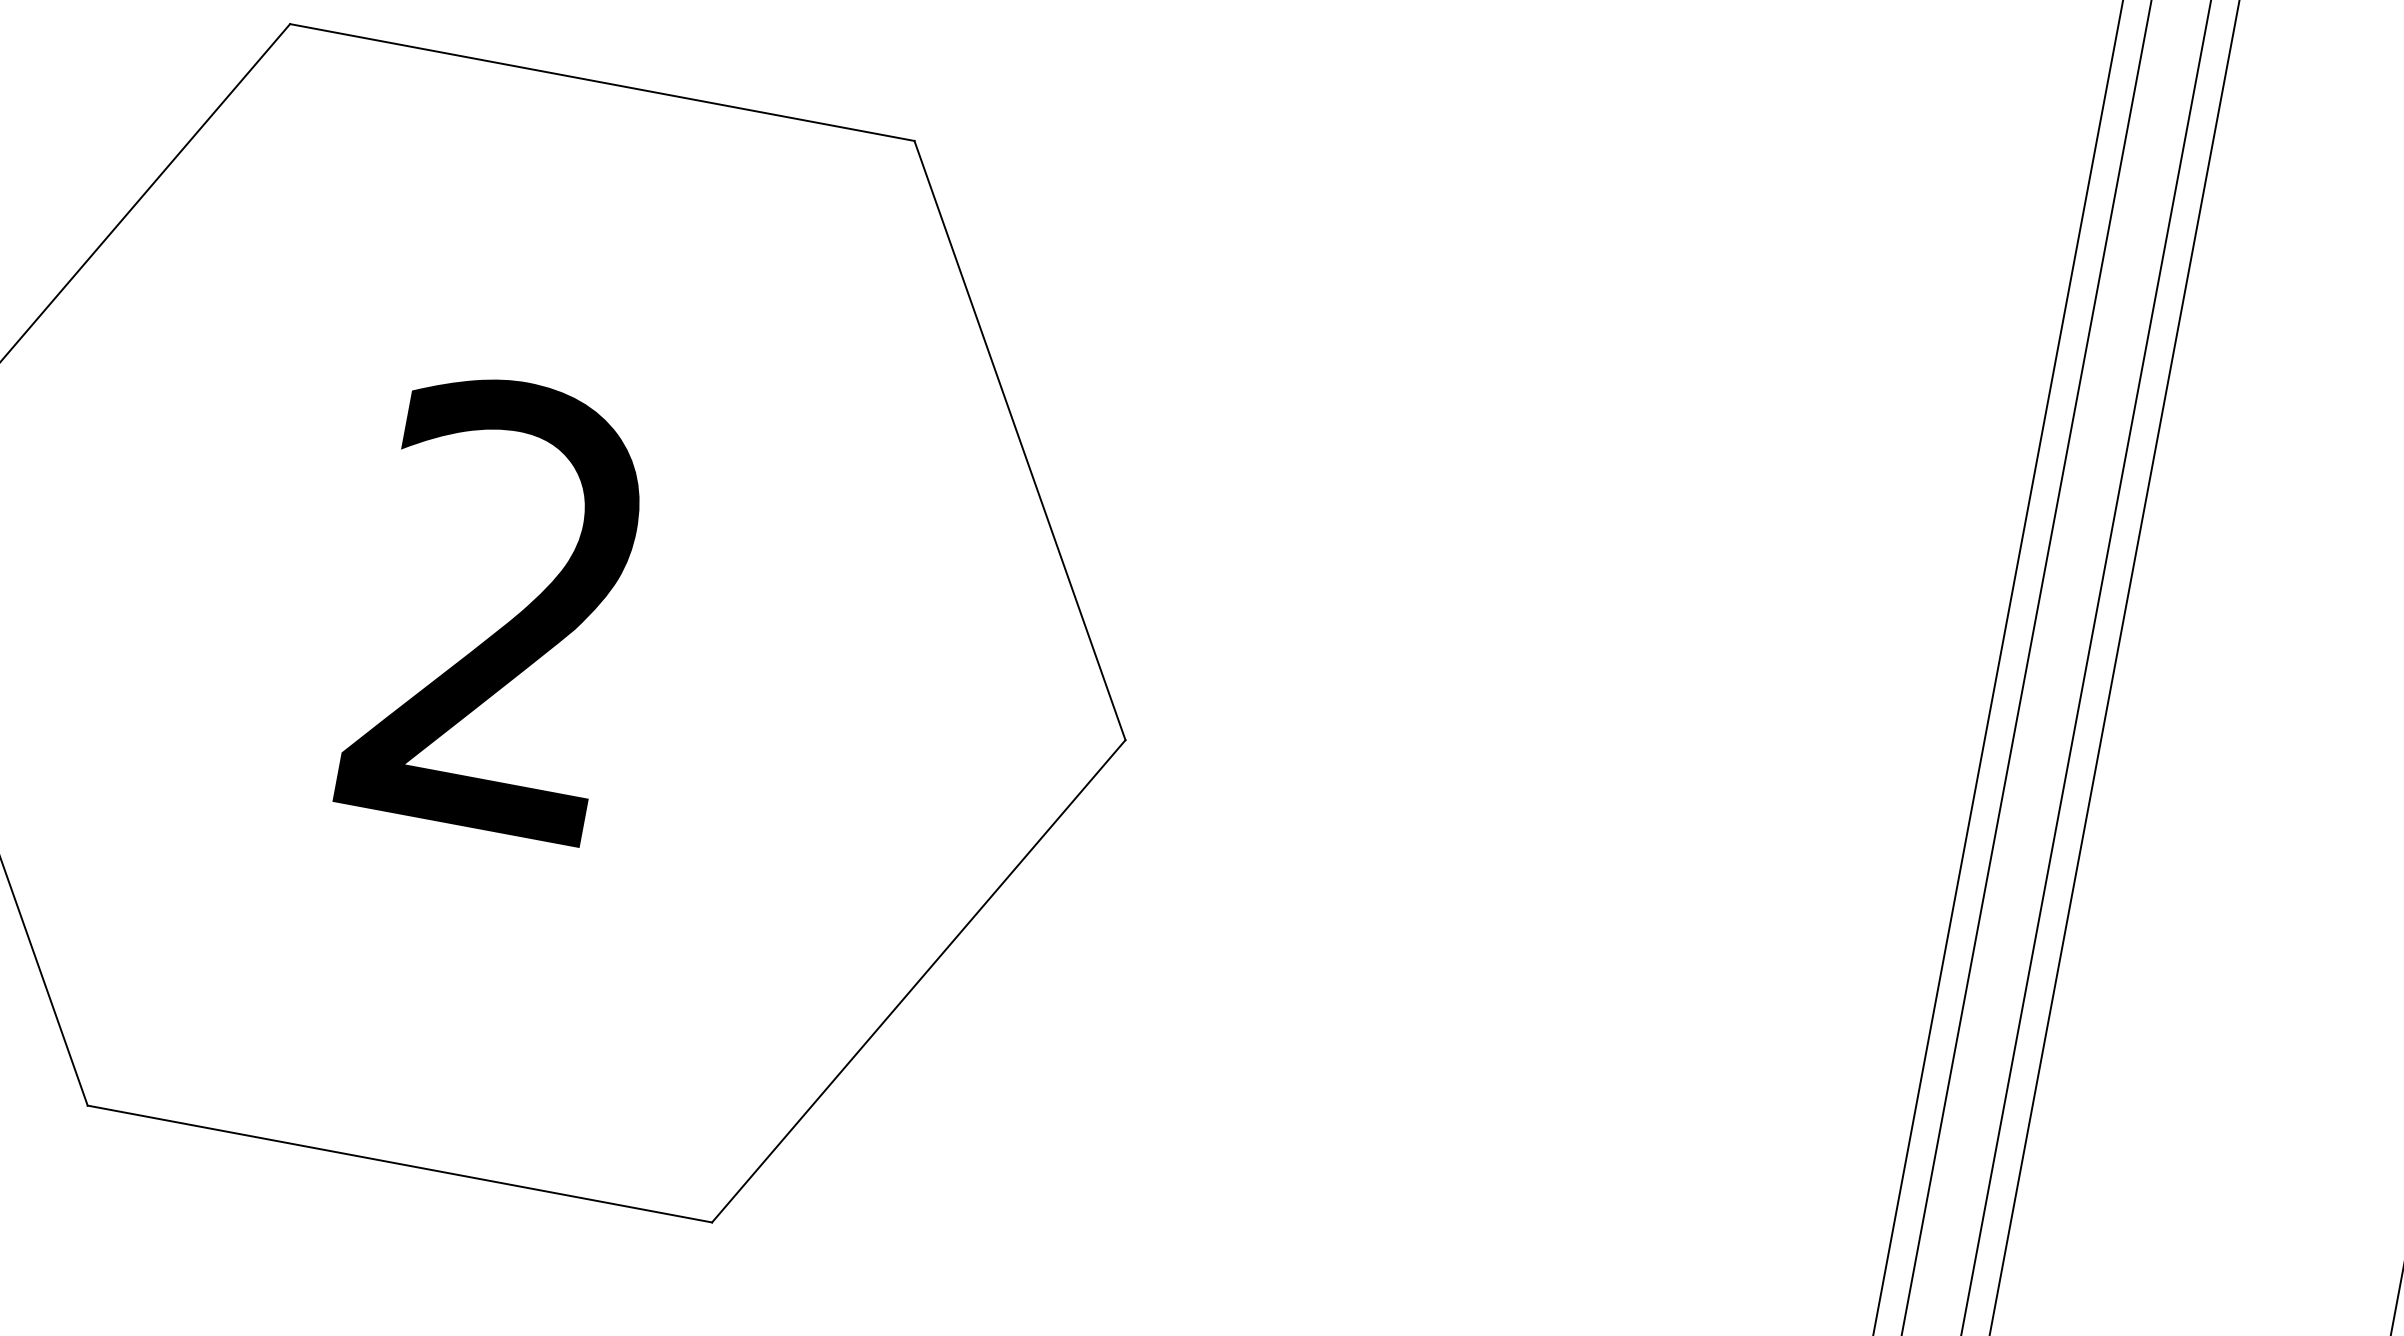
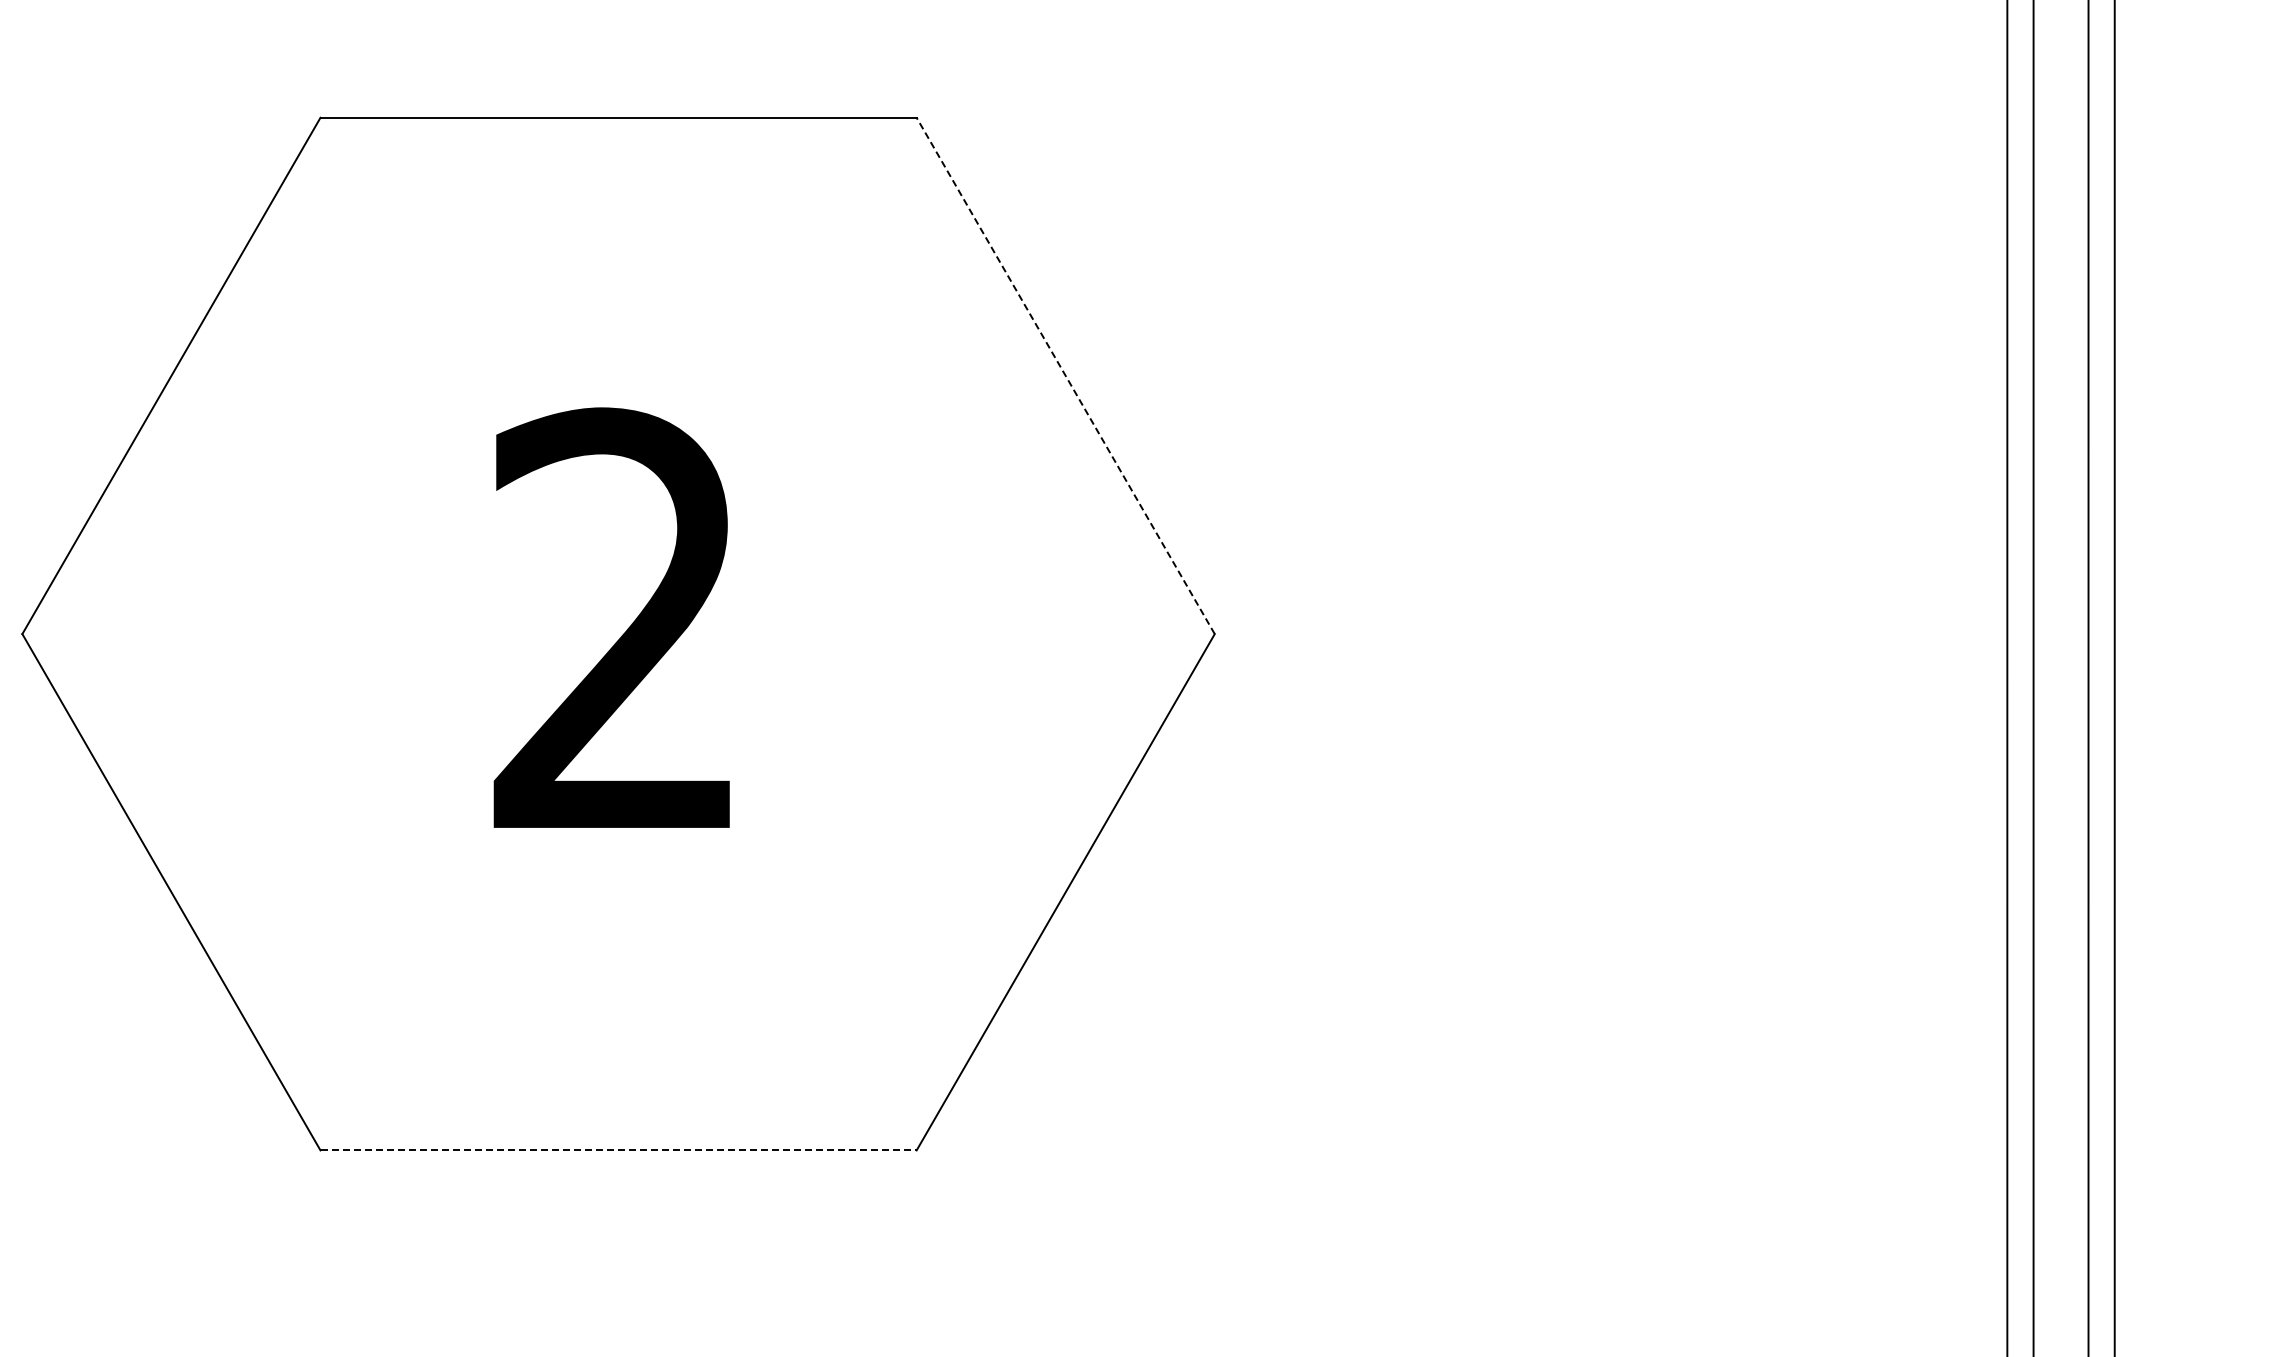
line: (1019, 440) -> (1065, 375), solid -> dashed
line: (400, 1164) -> (619, 1150), solid -> dashed

